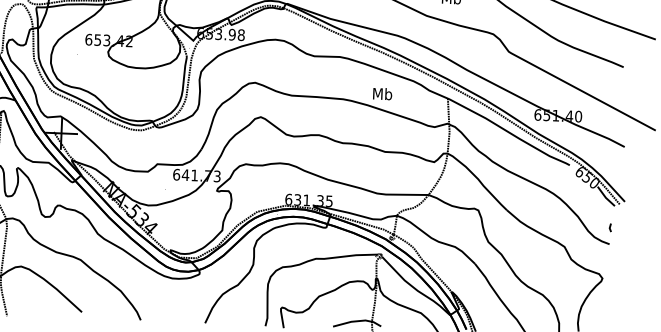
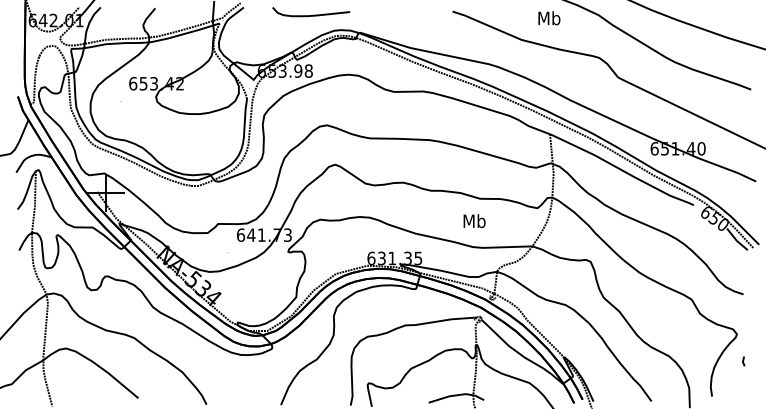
text: (382, 93) -> (474, 220), moved
line: (610, 227) -> (743, 361), moved

